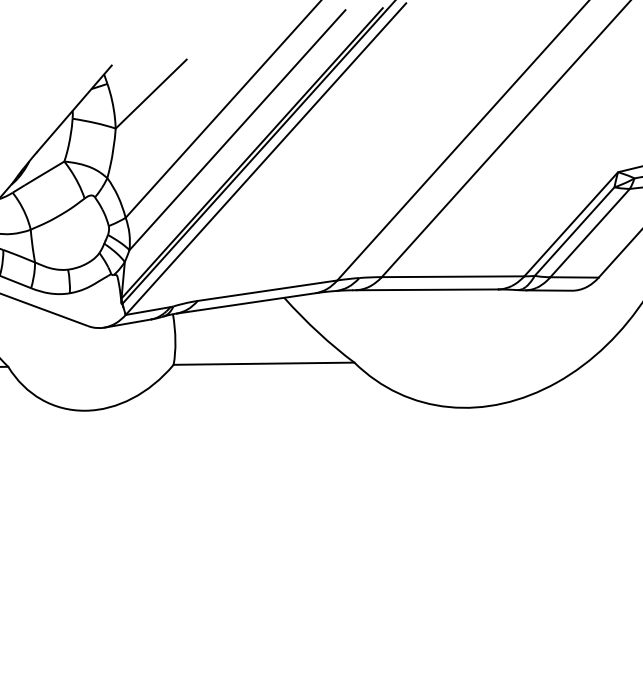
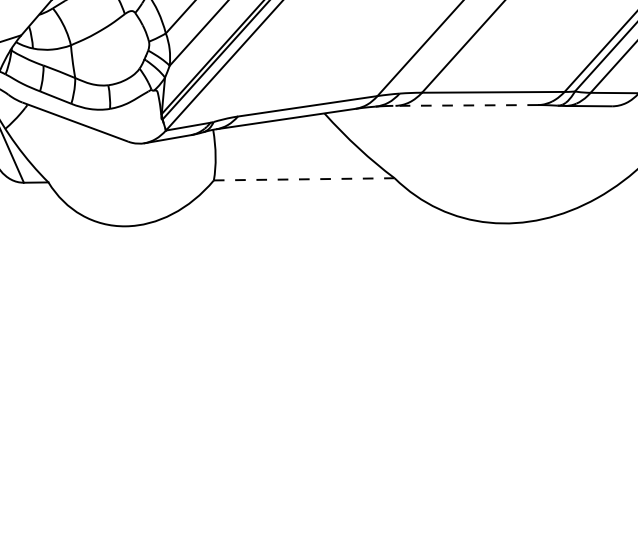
line: (424, 289) -> (464, 105), solid -> dashed
line: (264, 363) -> (304, 179), solid -> dashed

